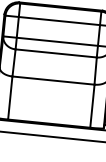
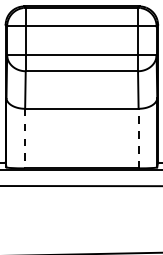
line: (10, 97) -> (25, 138), solid -> dashed
line: (92, 106) -> (138, 138), solid -> dashed

